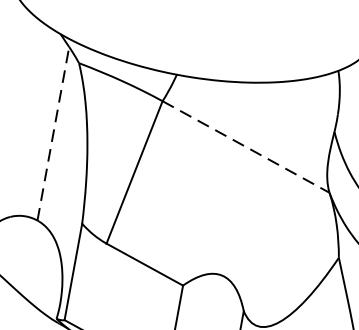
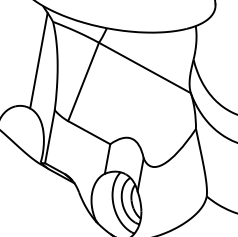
line: (52, 133) -> (38, 60), dashed -> solid
line: (247, 147) -> (145, 68), dashed -> solid

